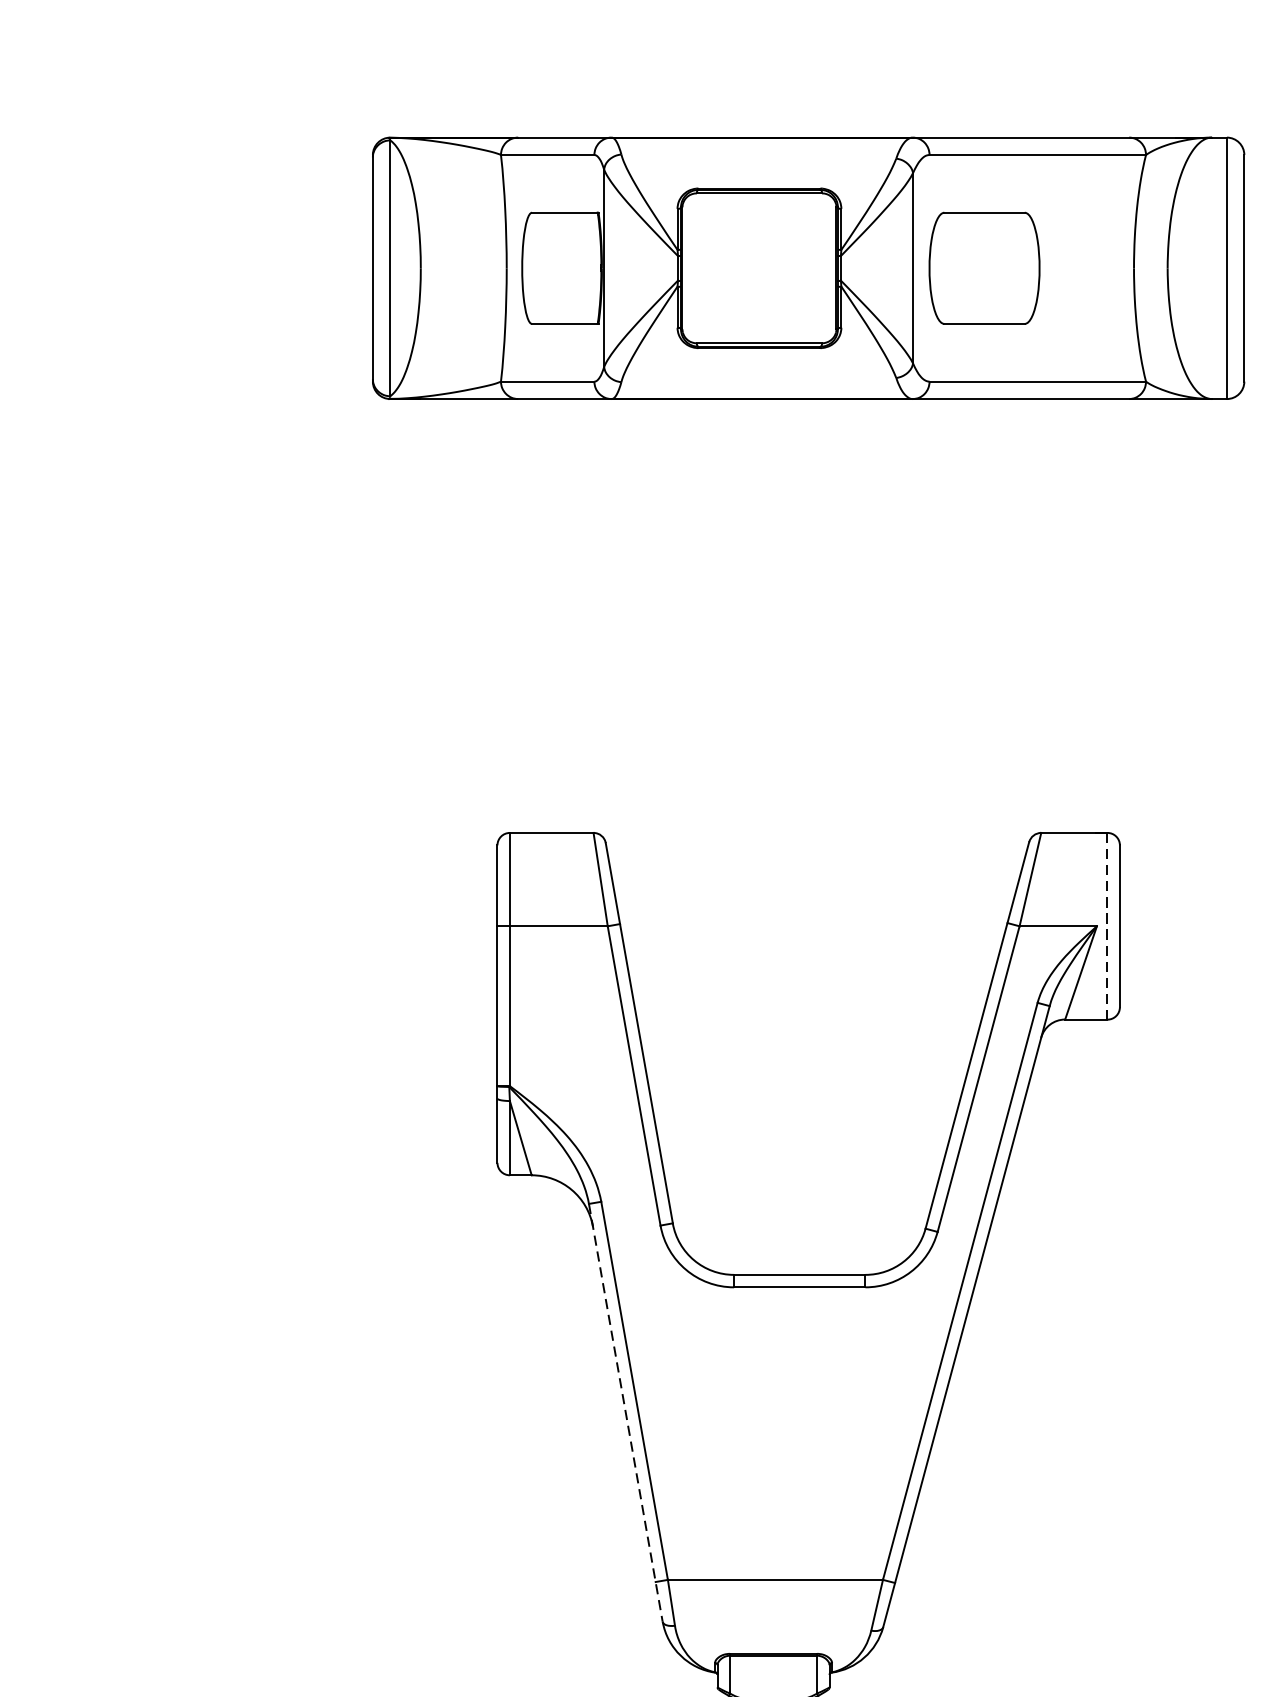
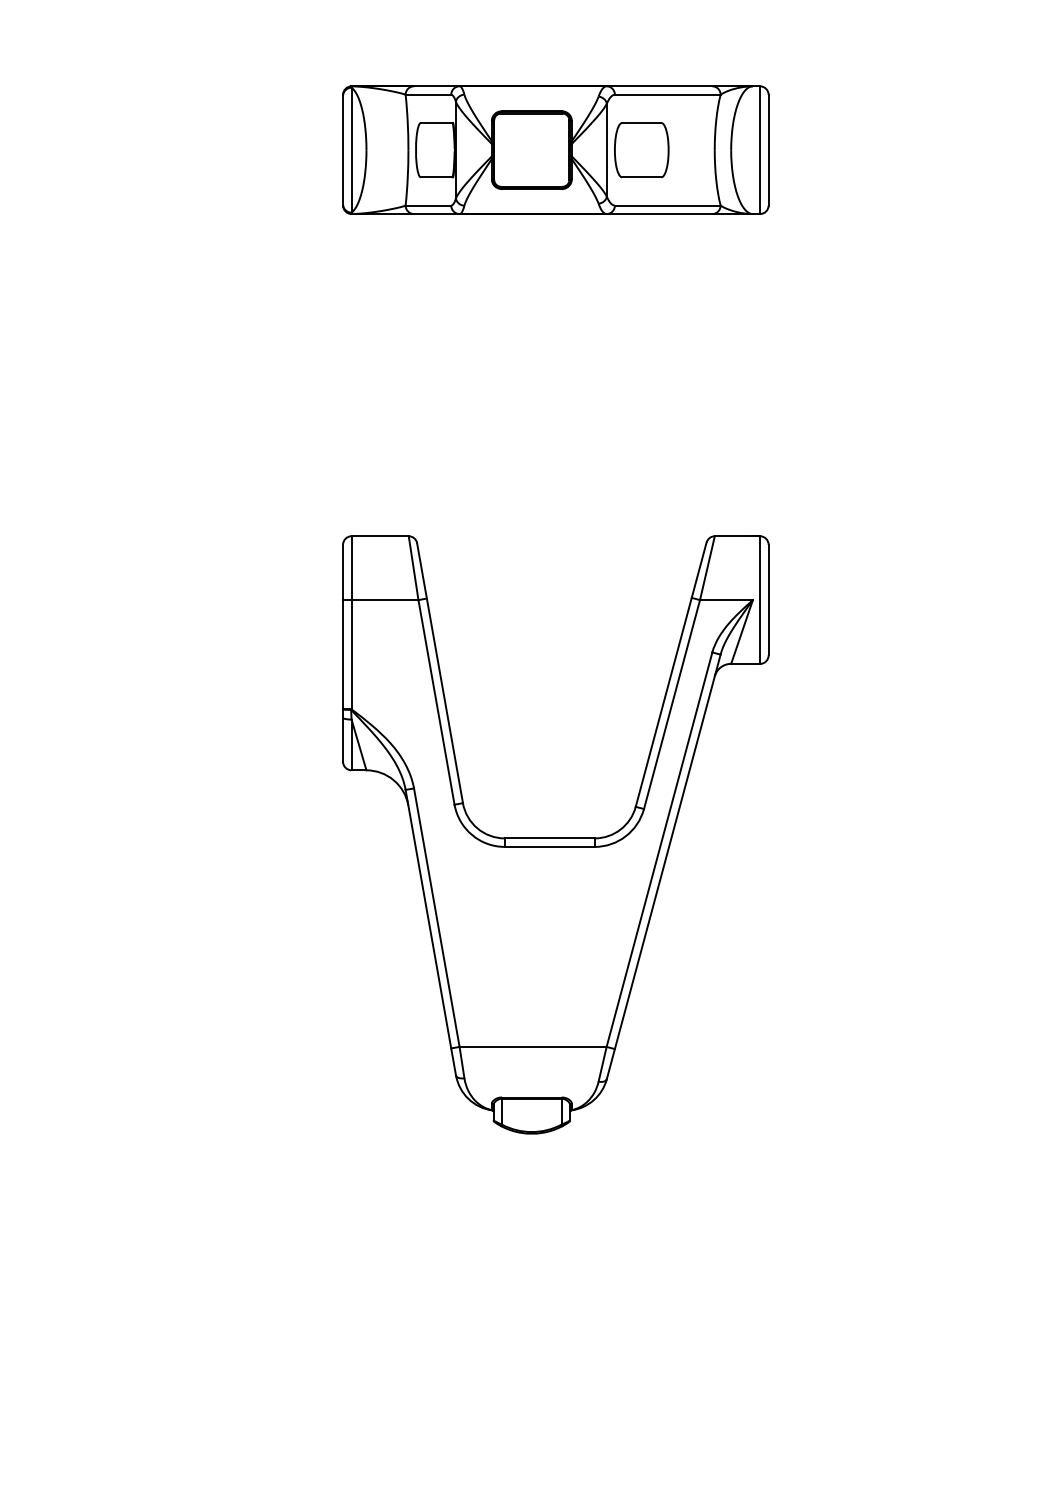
part: (808, 267) -> (555, 149), size x0.71
line: (1108, 926) -> (760, 600), dashed -> solid
line: (625, 1413) -> (430, 933), dashed -> solid

